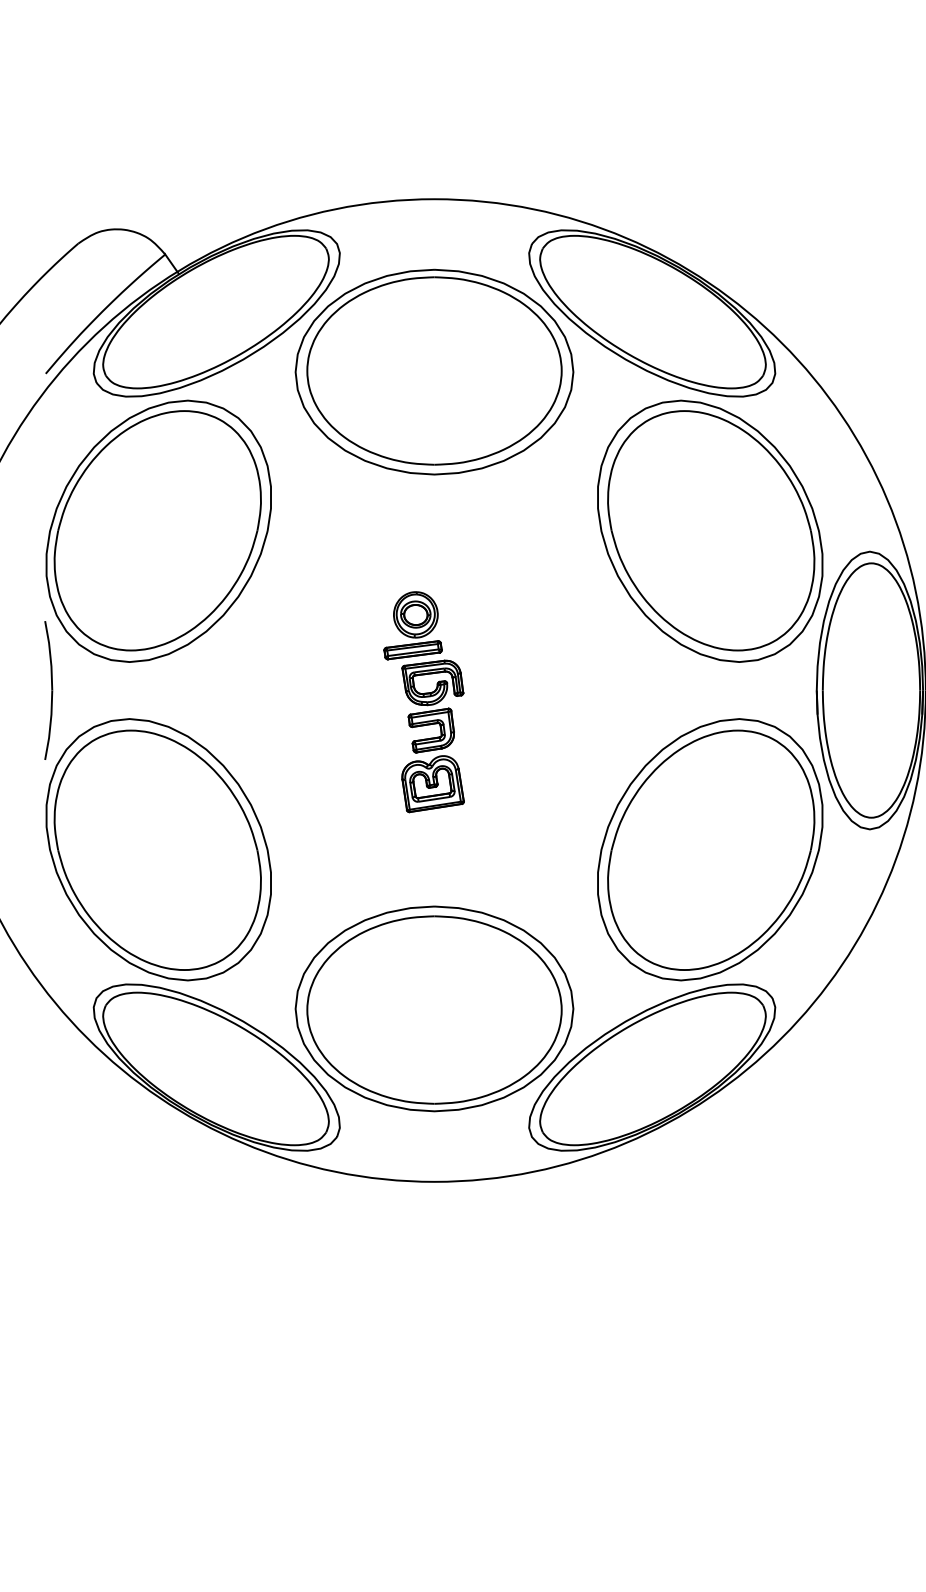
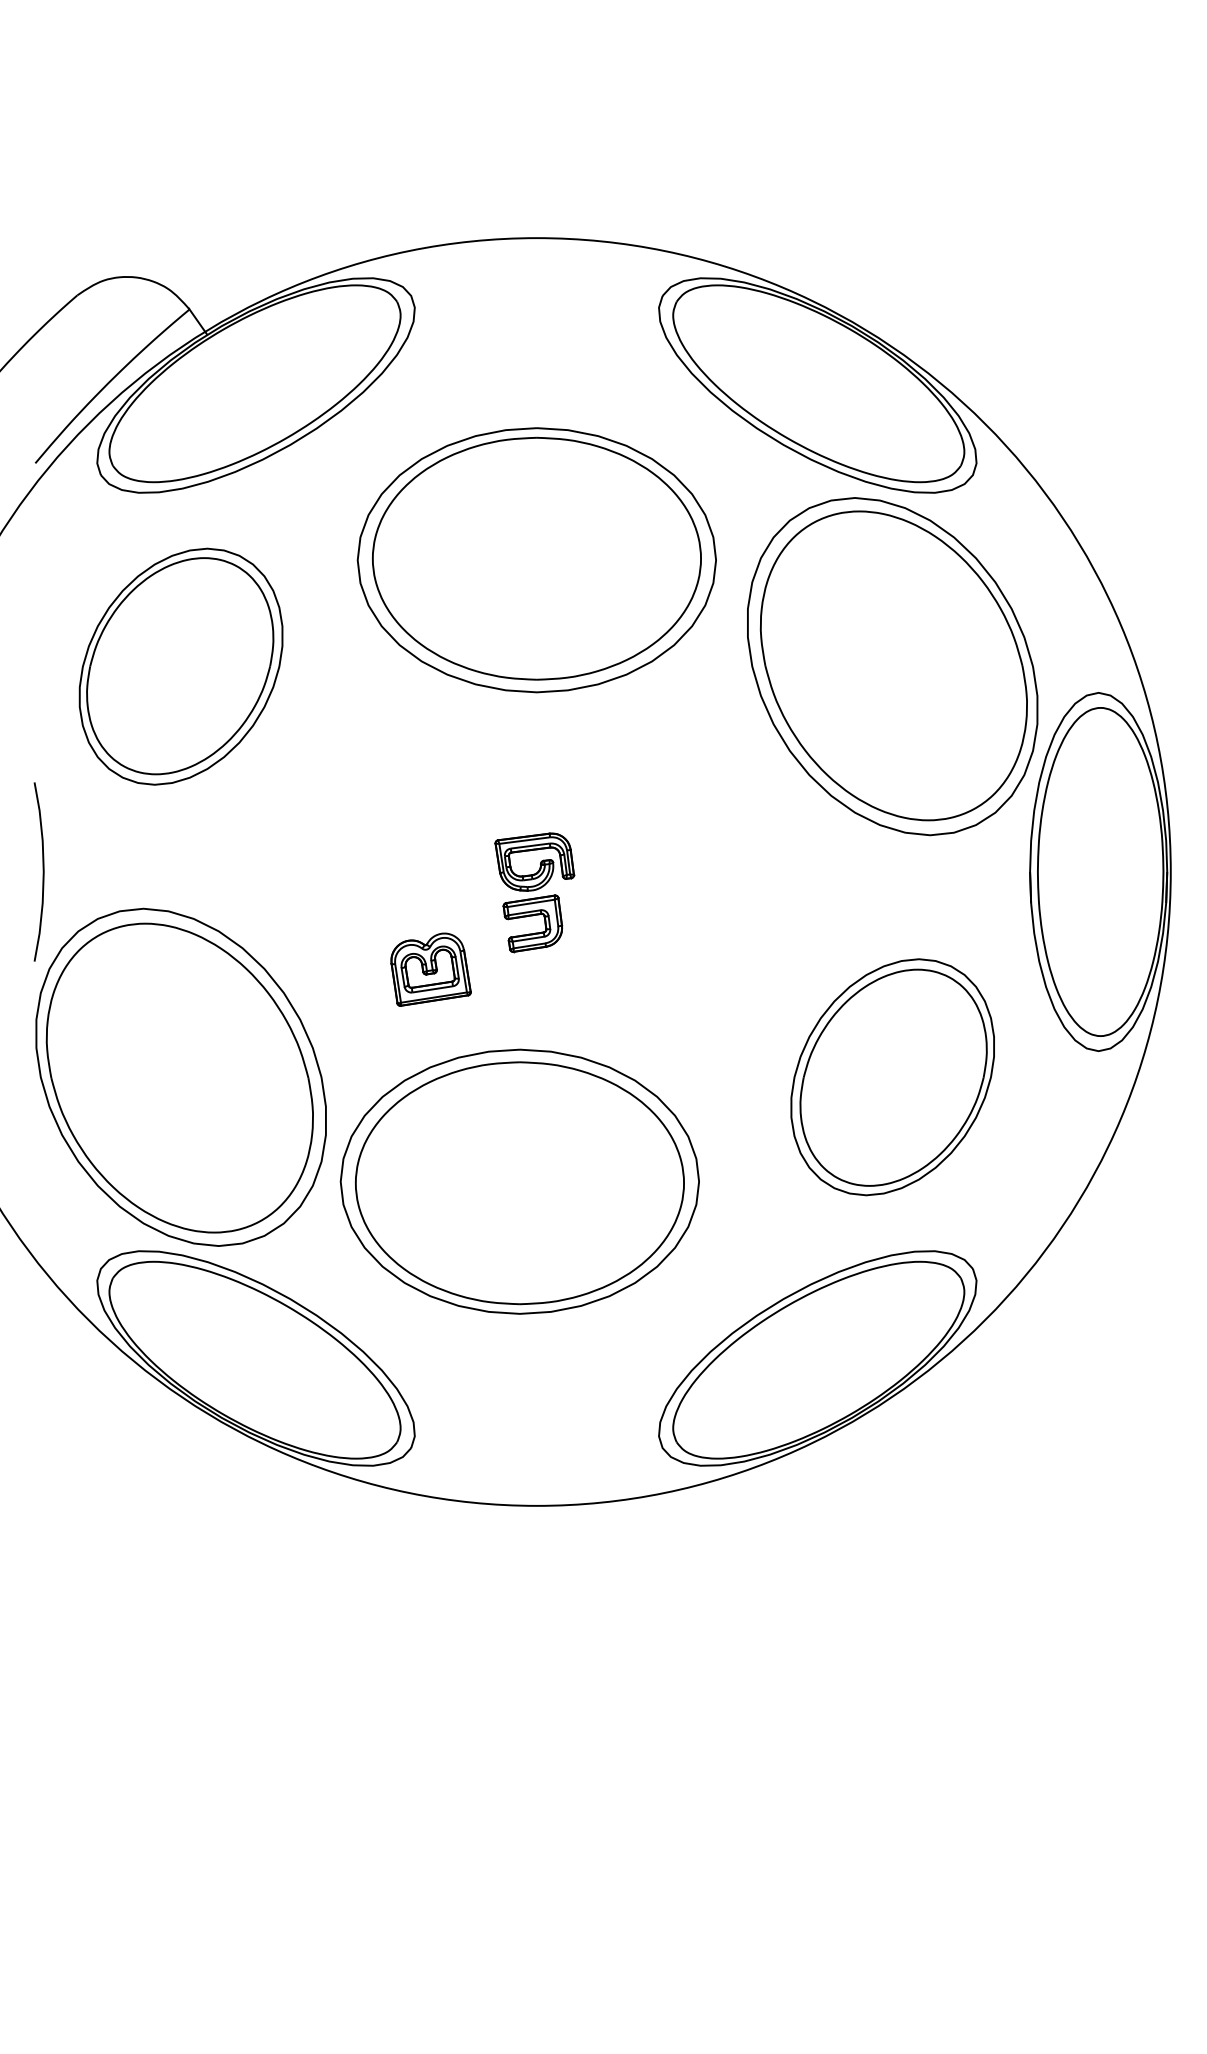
part: (434, 372) -> (536, 560), moved
part: (158, 531) -> (180, 666), size x0.7
part: (413, 625) -> (509, 788), removed
part: (432, 783) -> (430, 969), moved
part: (710, 849) -> (892, 1076), size x0.7
part: (434, 1008) -> (519, 1181), moved

